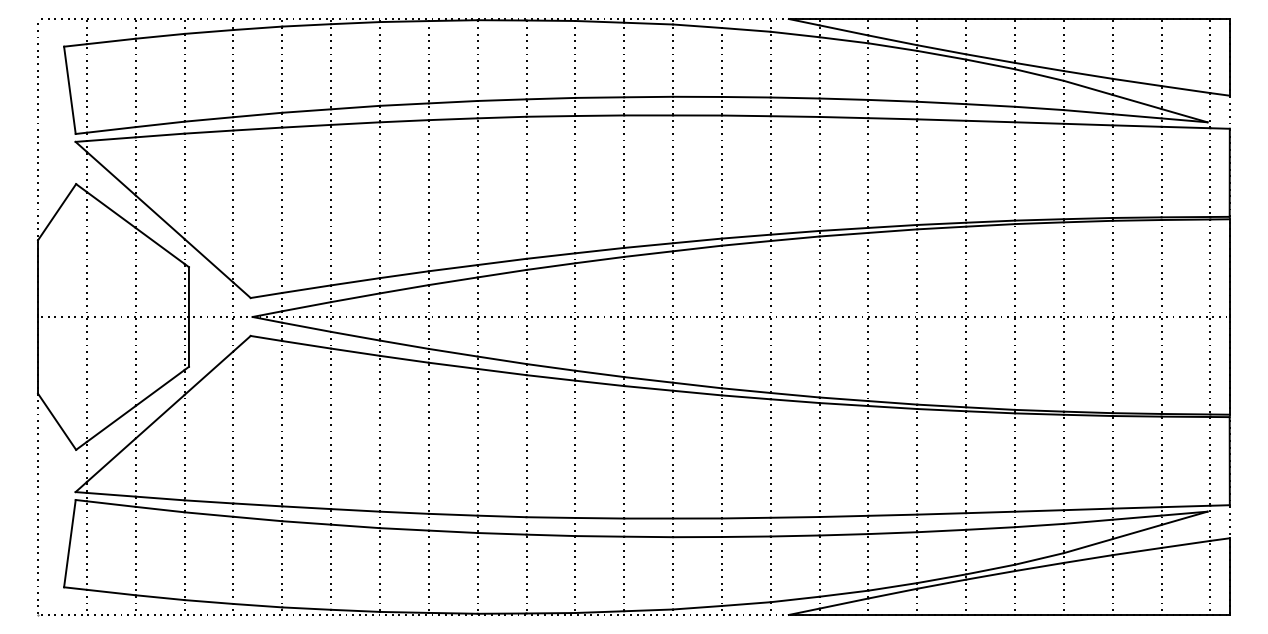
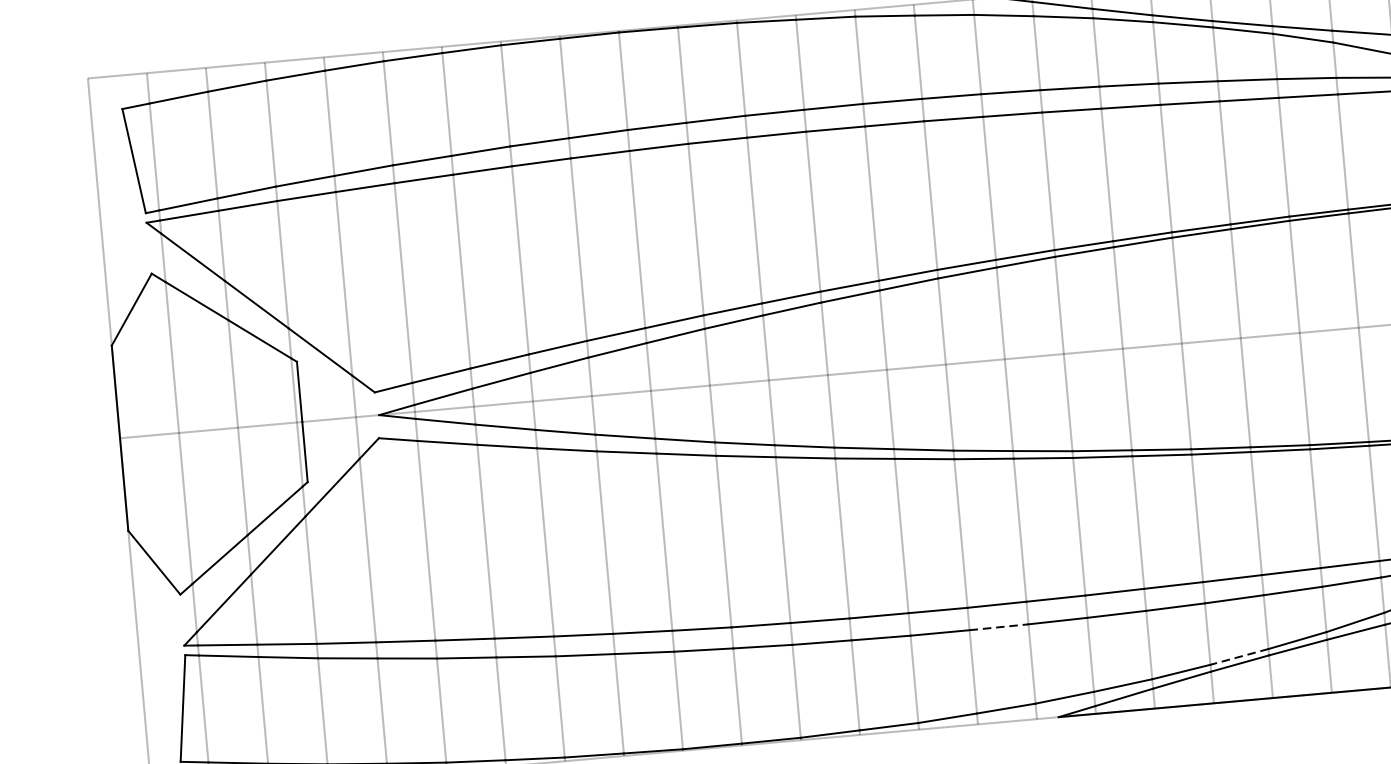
line: (746, 536) -> (999, 626), solid -> dashed
line: (941, 578) -> (1239, 656), solid -> dashed

